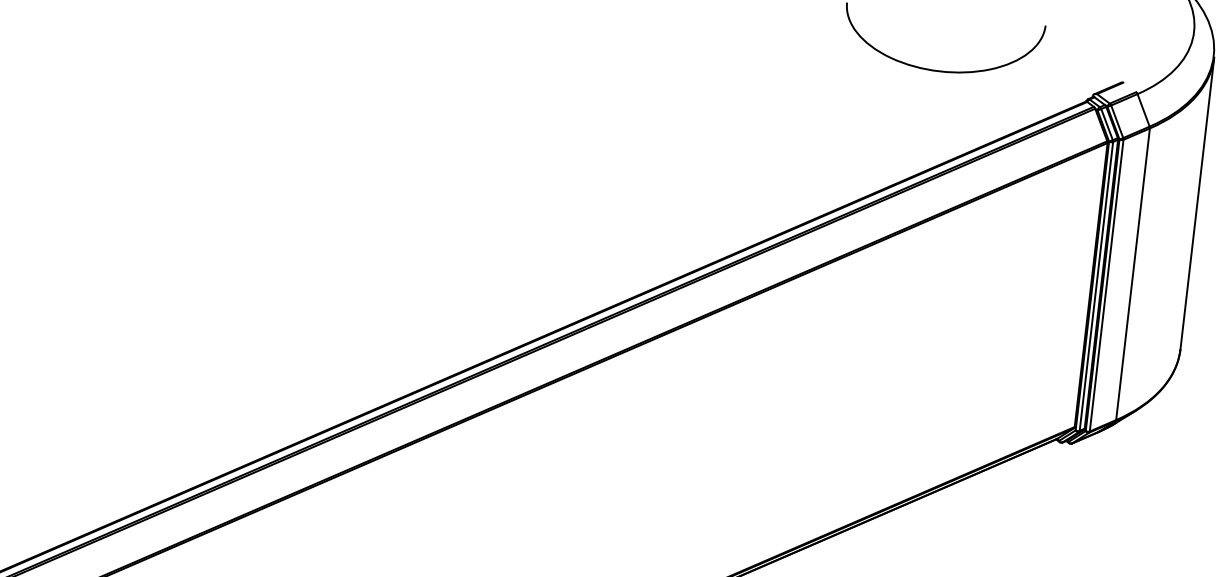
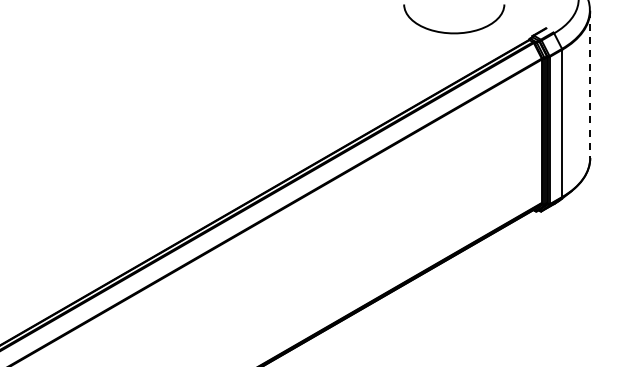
line: (1197, 203) -> (590, 84), solid -> dashed

